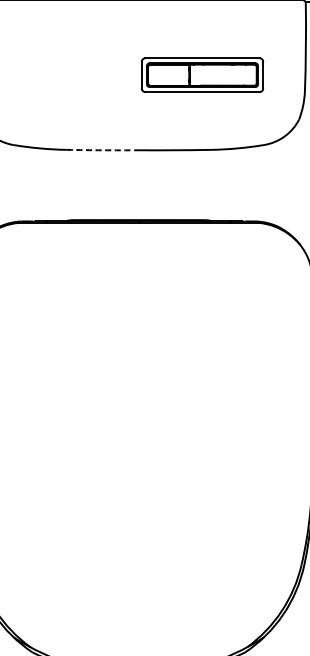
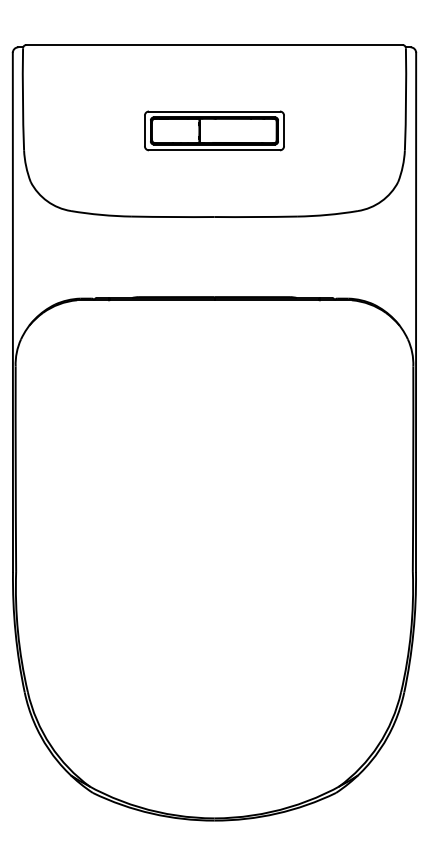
part: (202, 74) -> (214, 130), moved
arc: (103, 150) -> (173, 217), dashed -> solid

